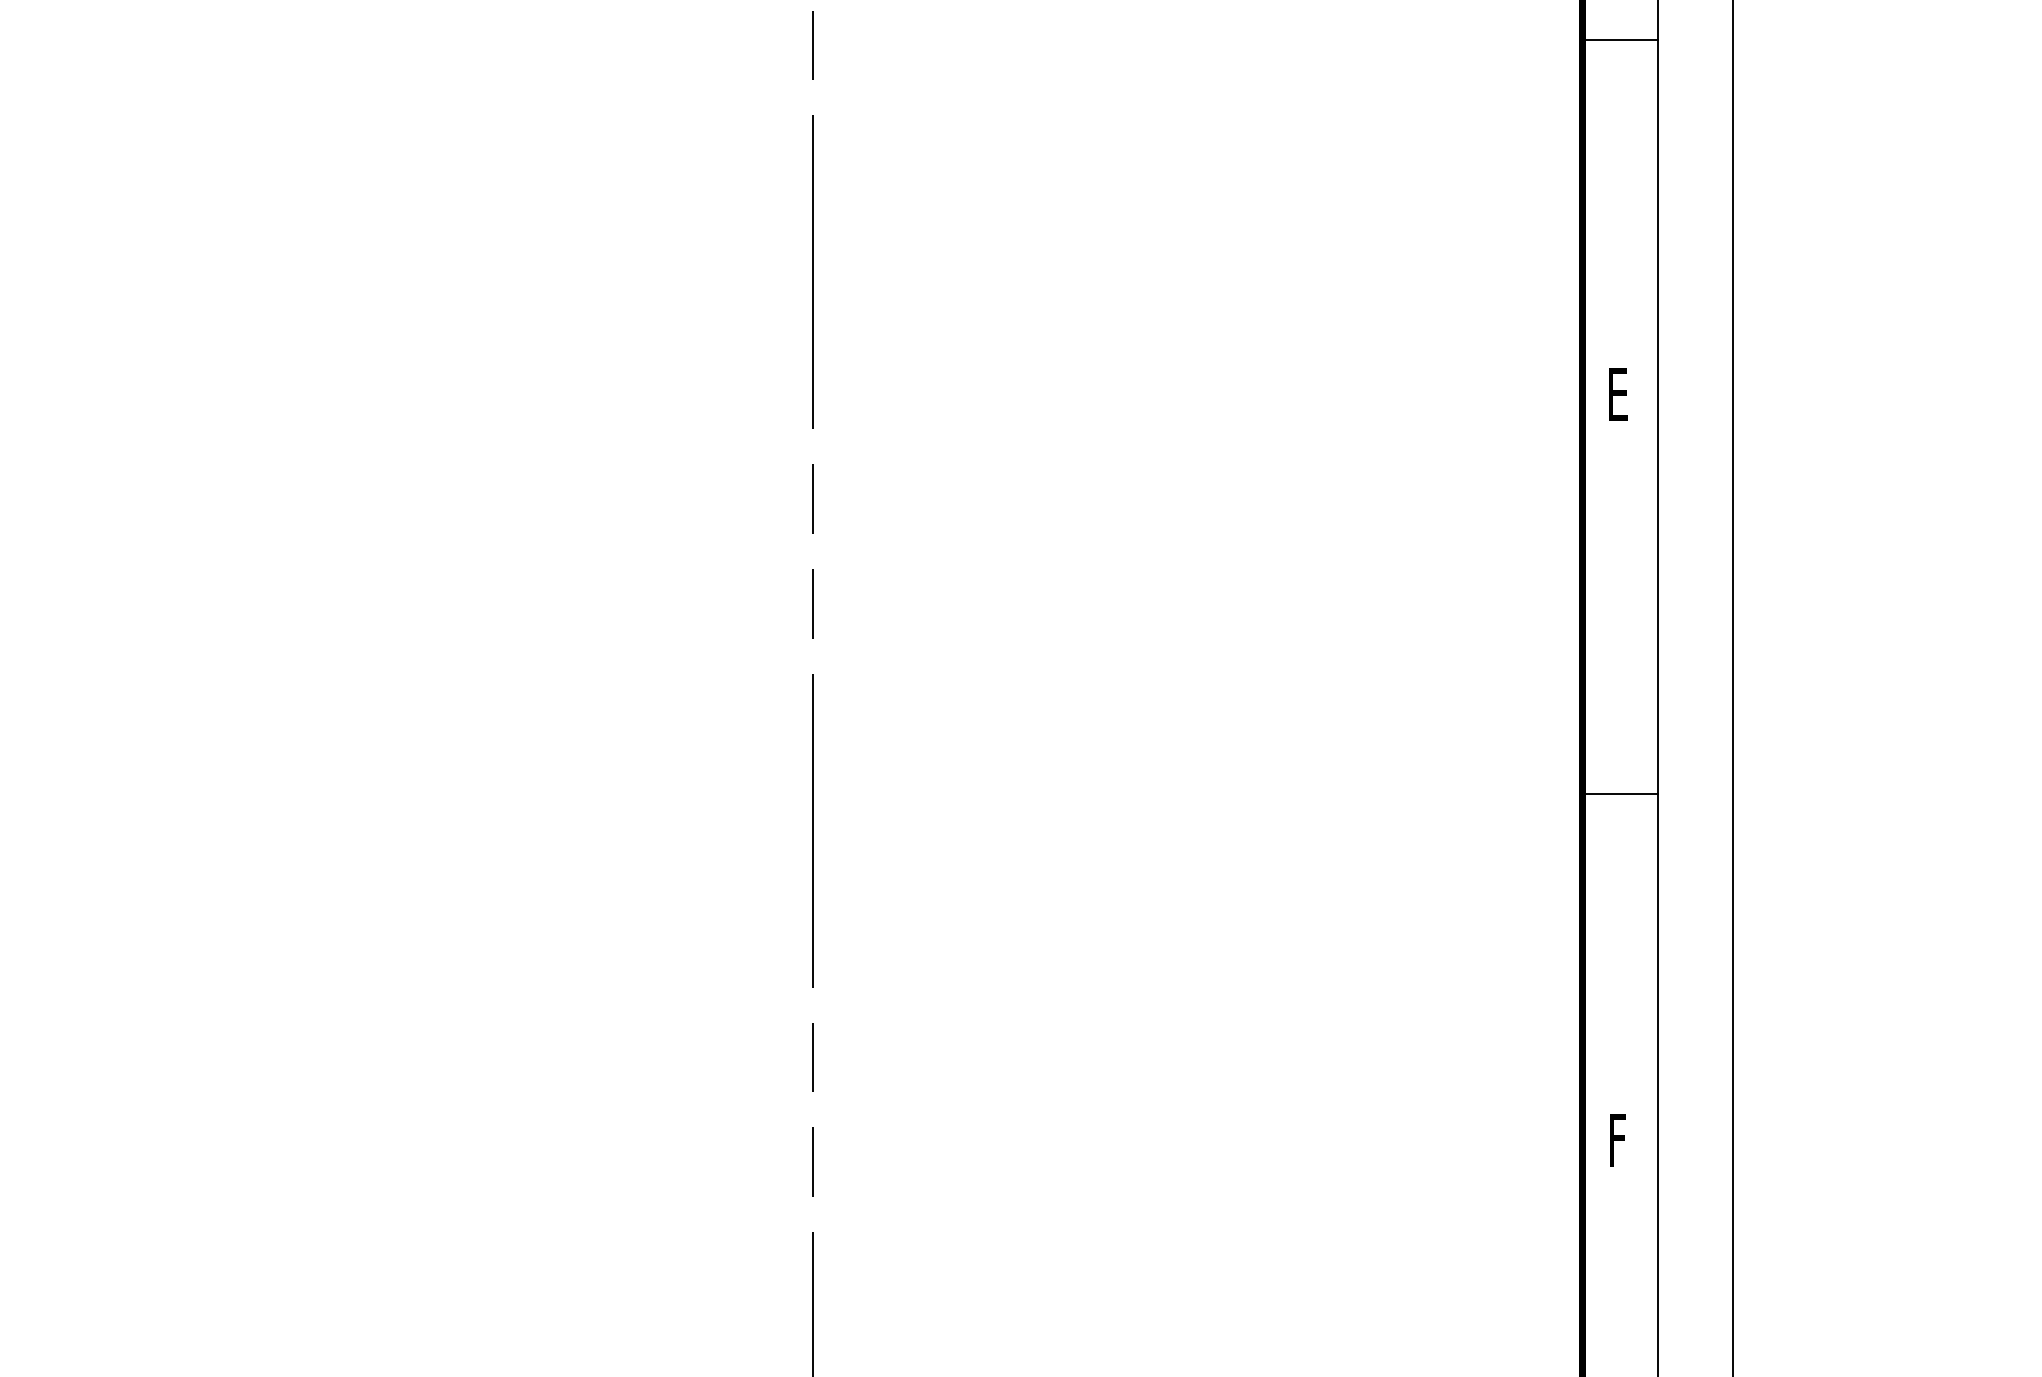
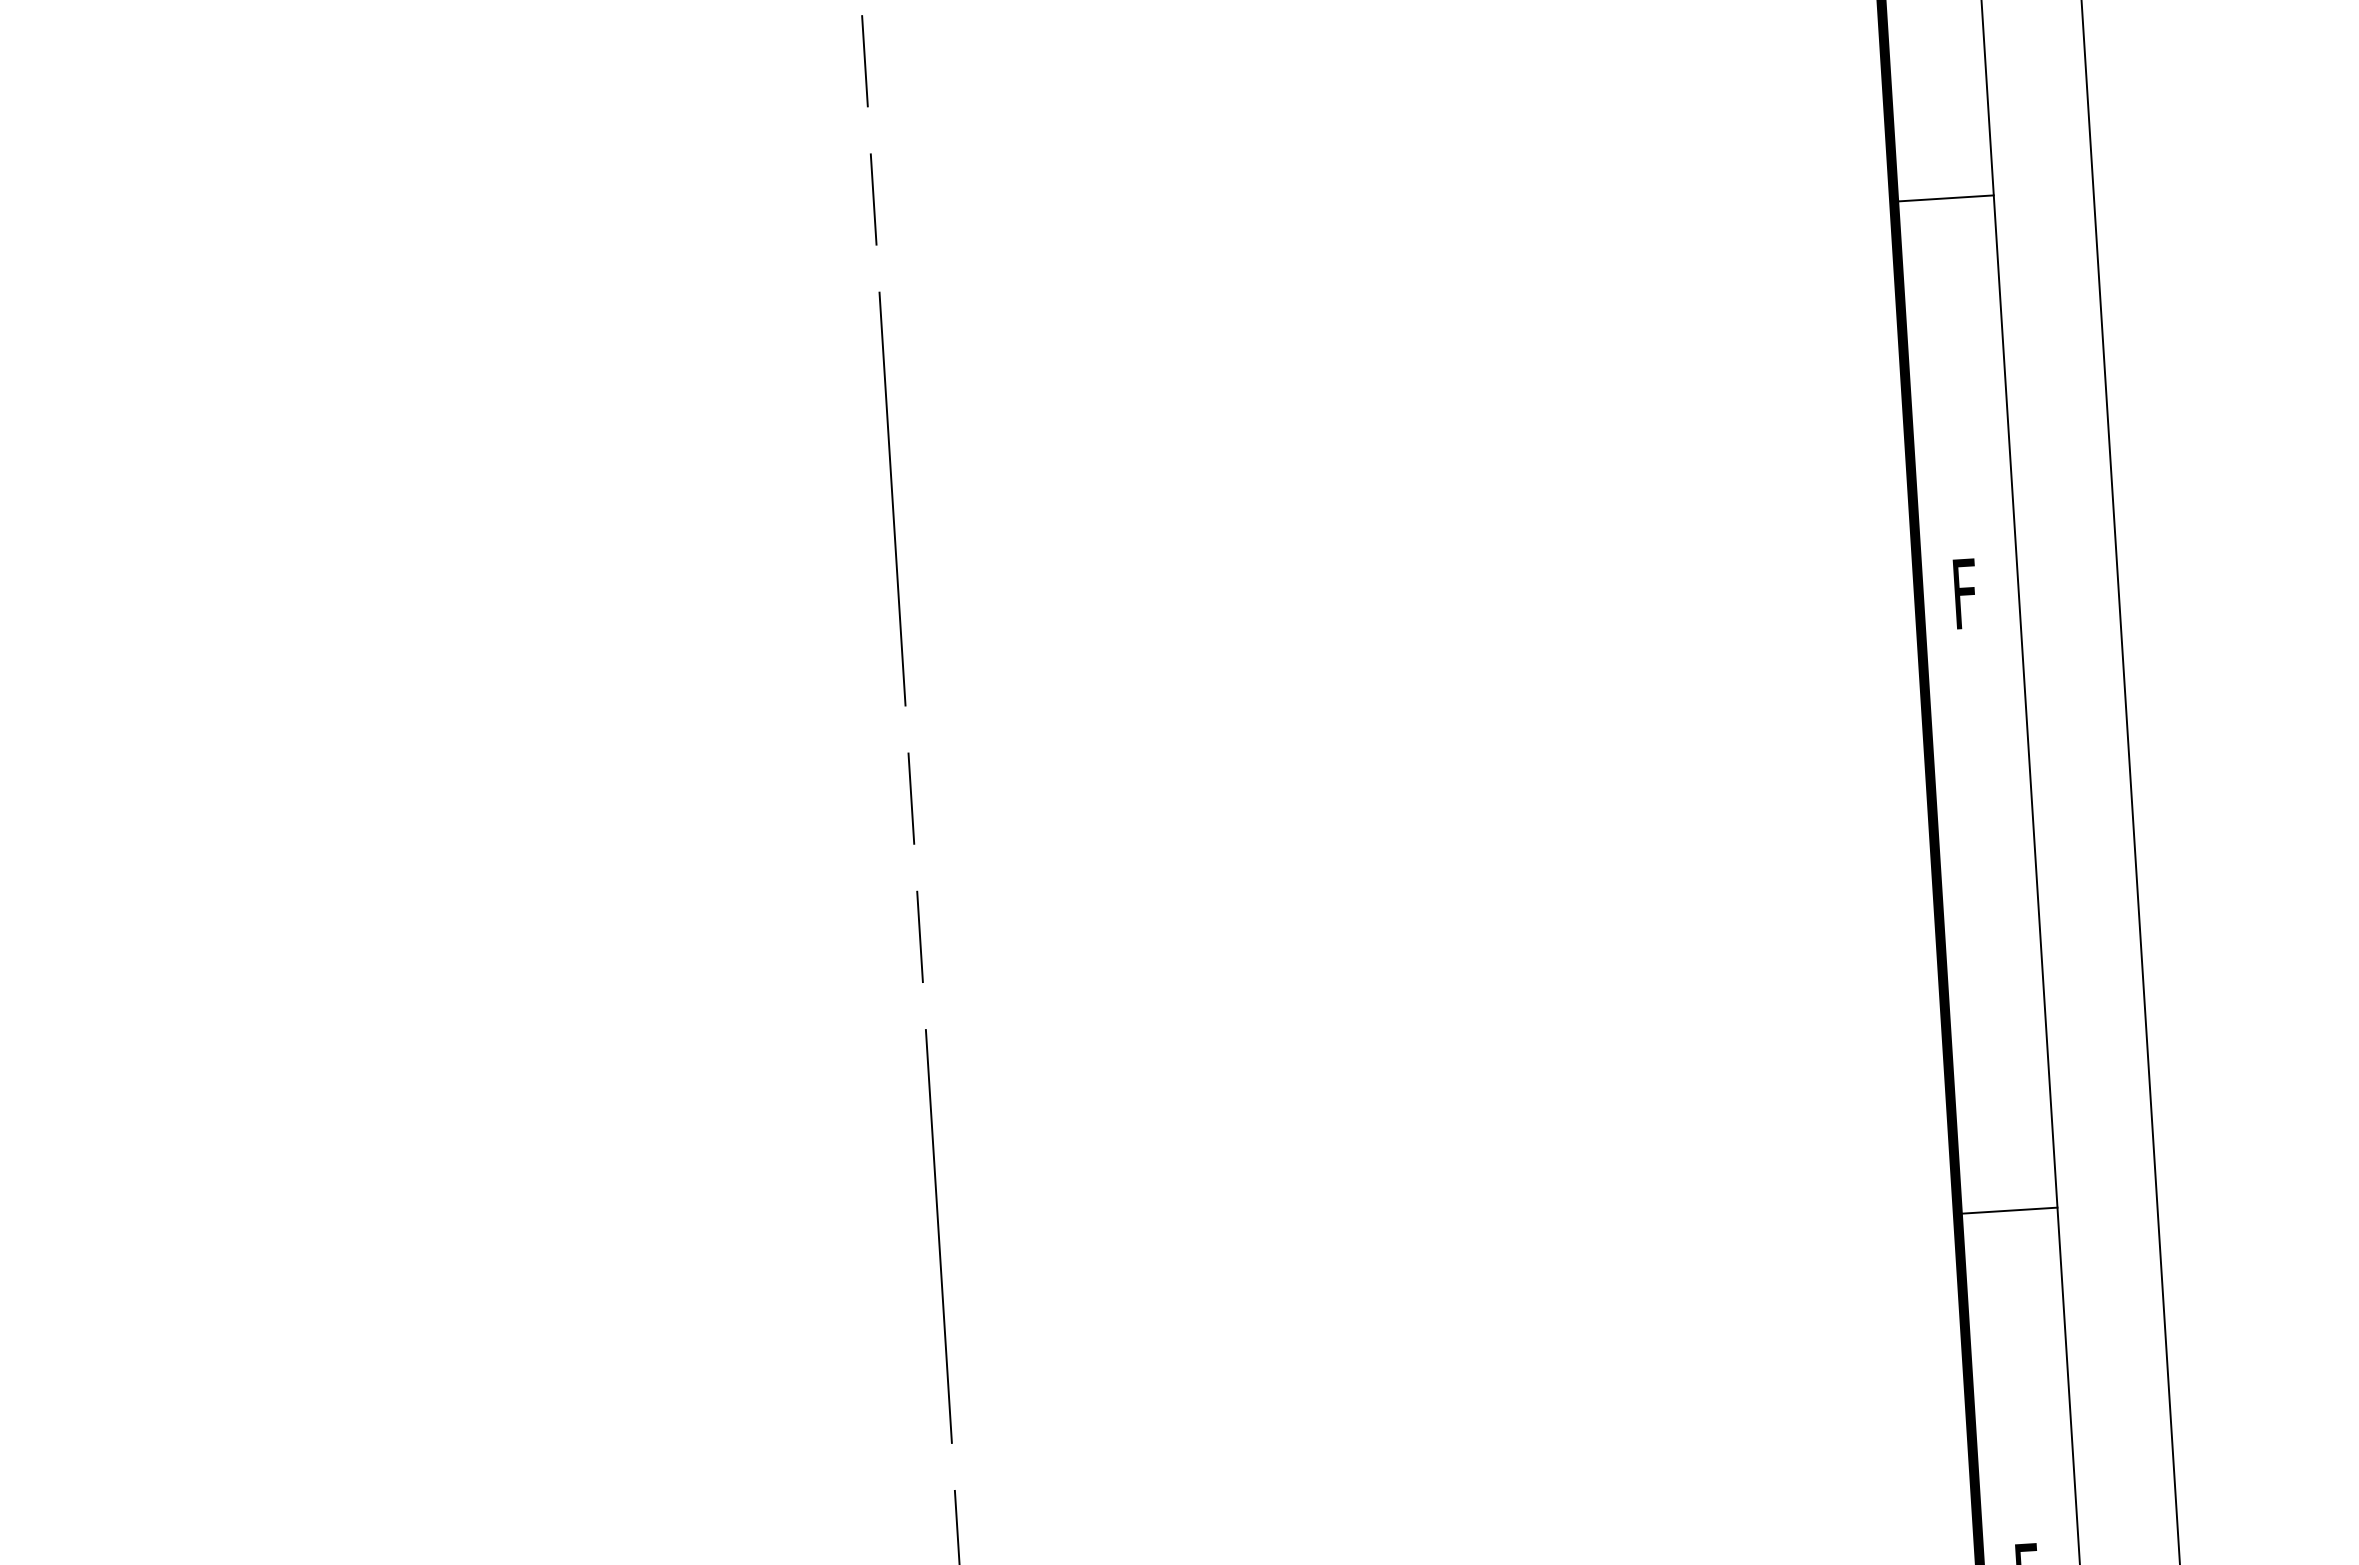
line: (1619, 39) -> (1943, 198), moved
text: (1620, 394) -> (1969, 593), E -> F
line: (1619, 793) -> (2006, 1210), moved

